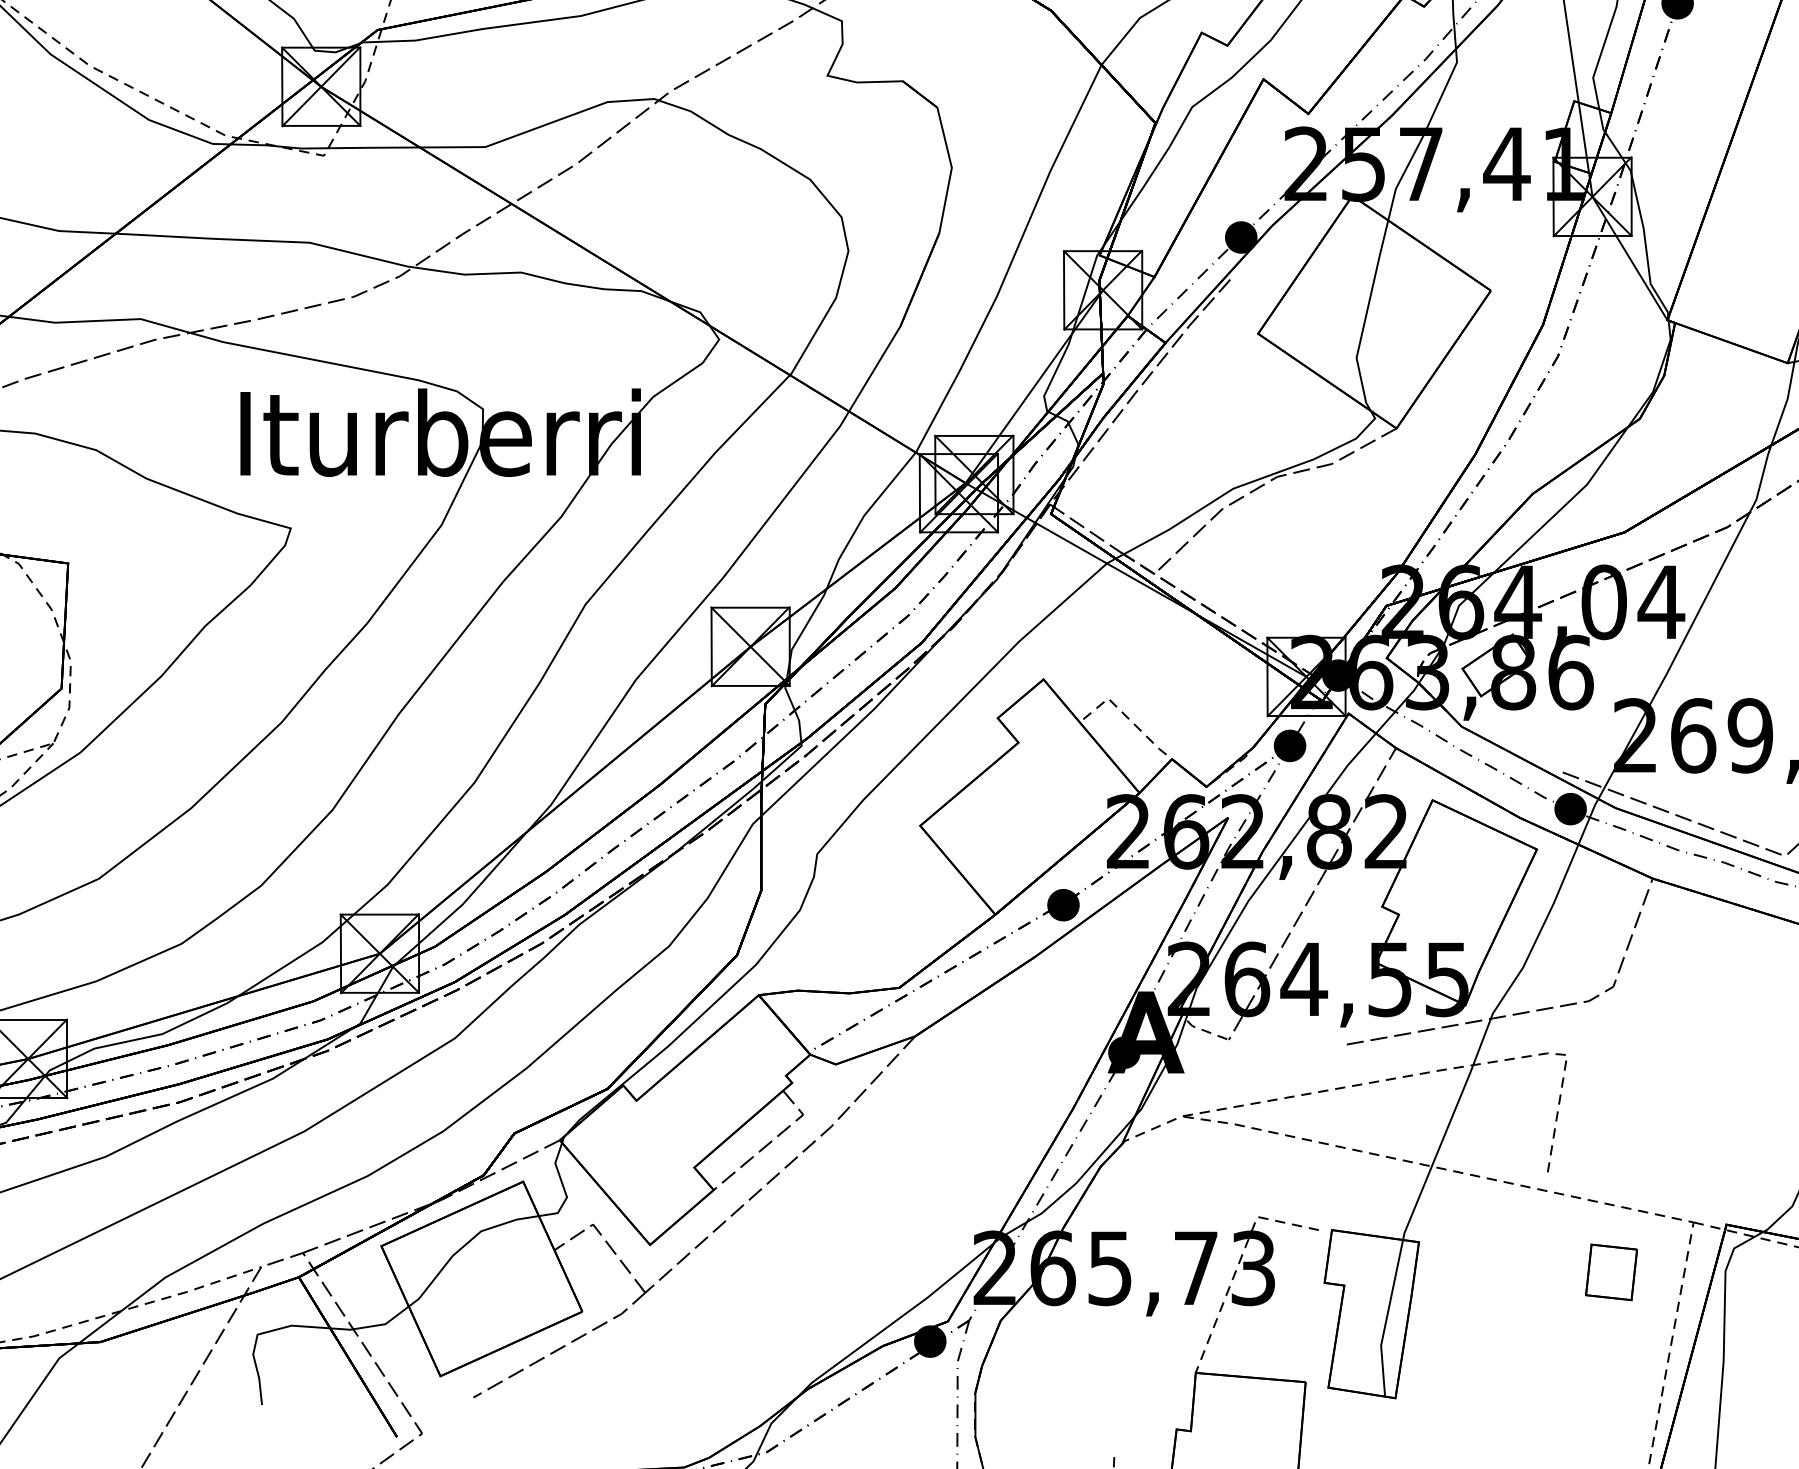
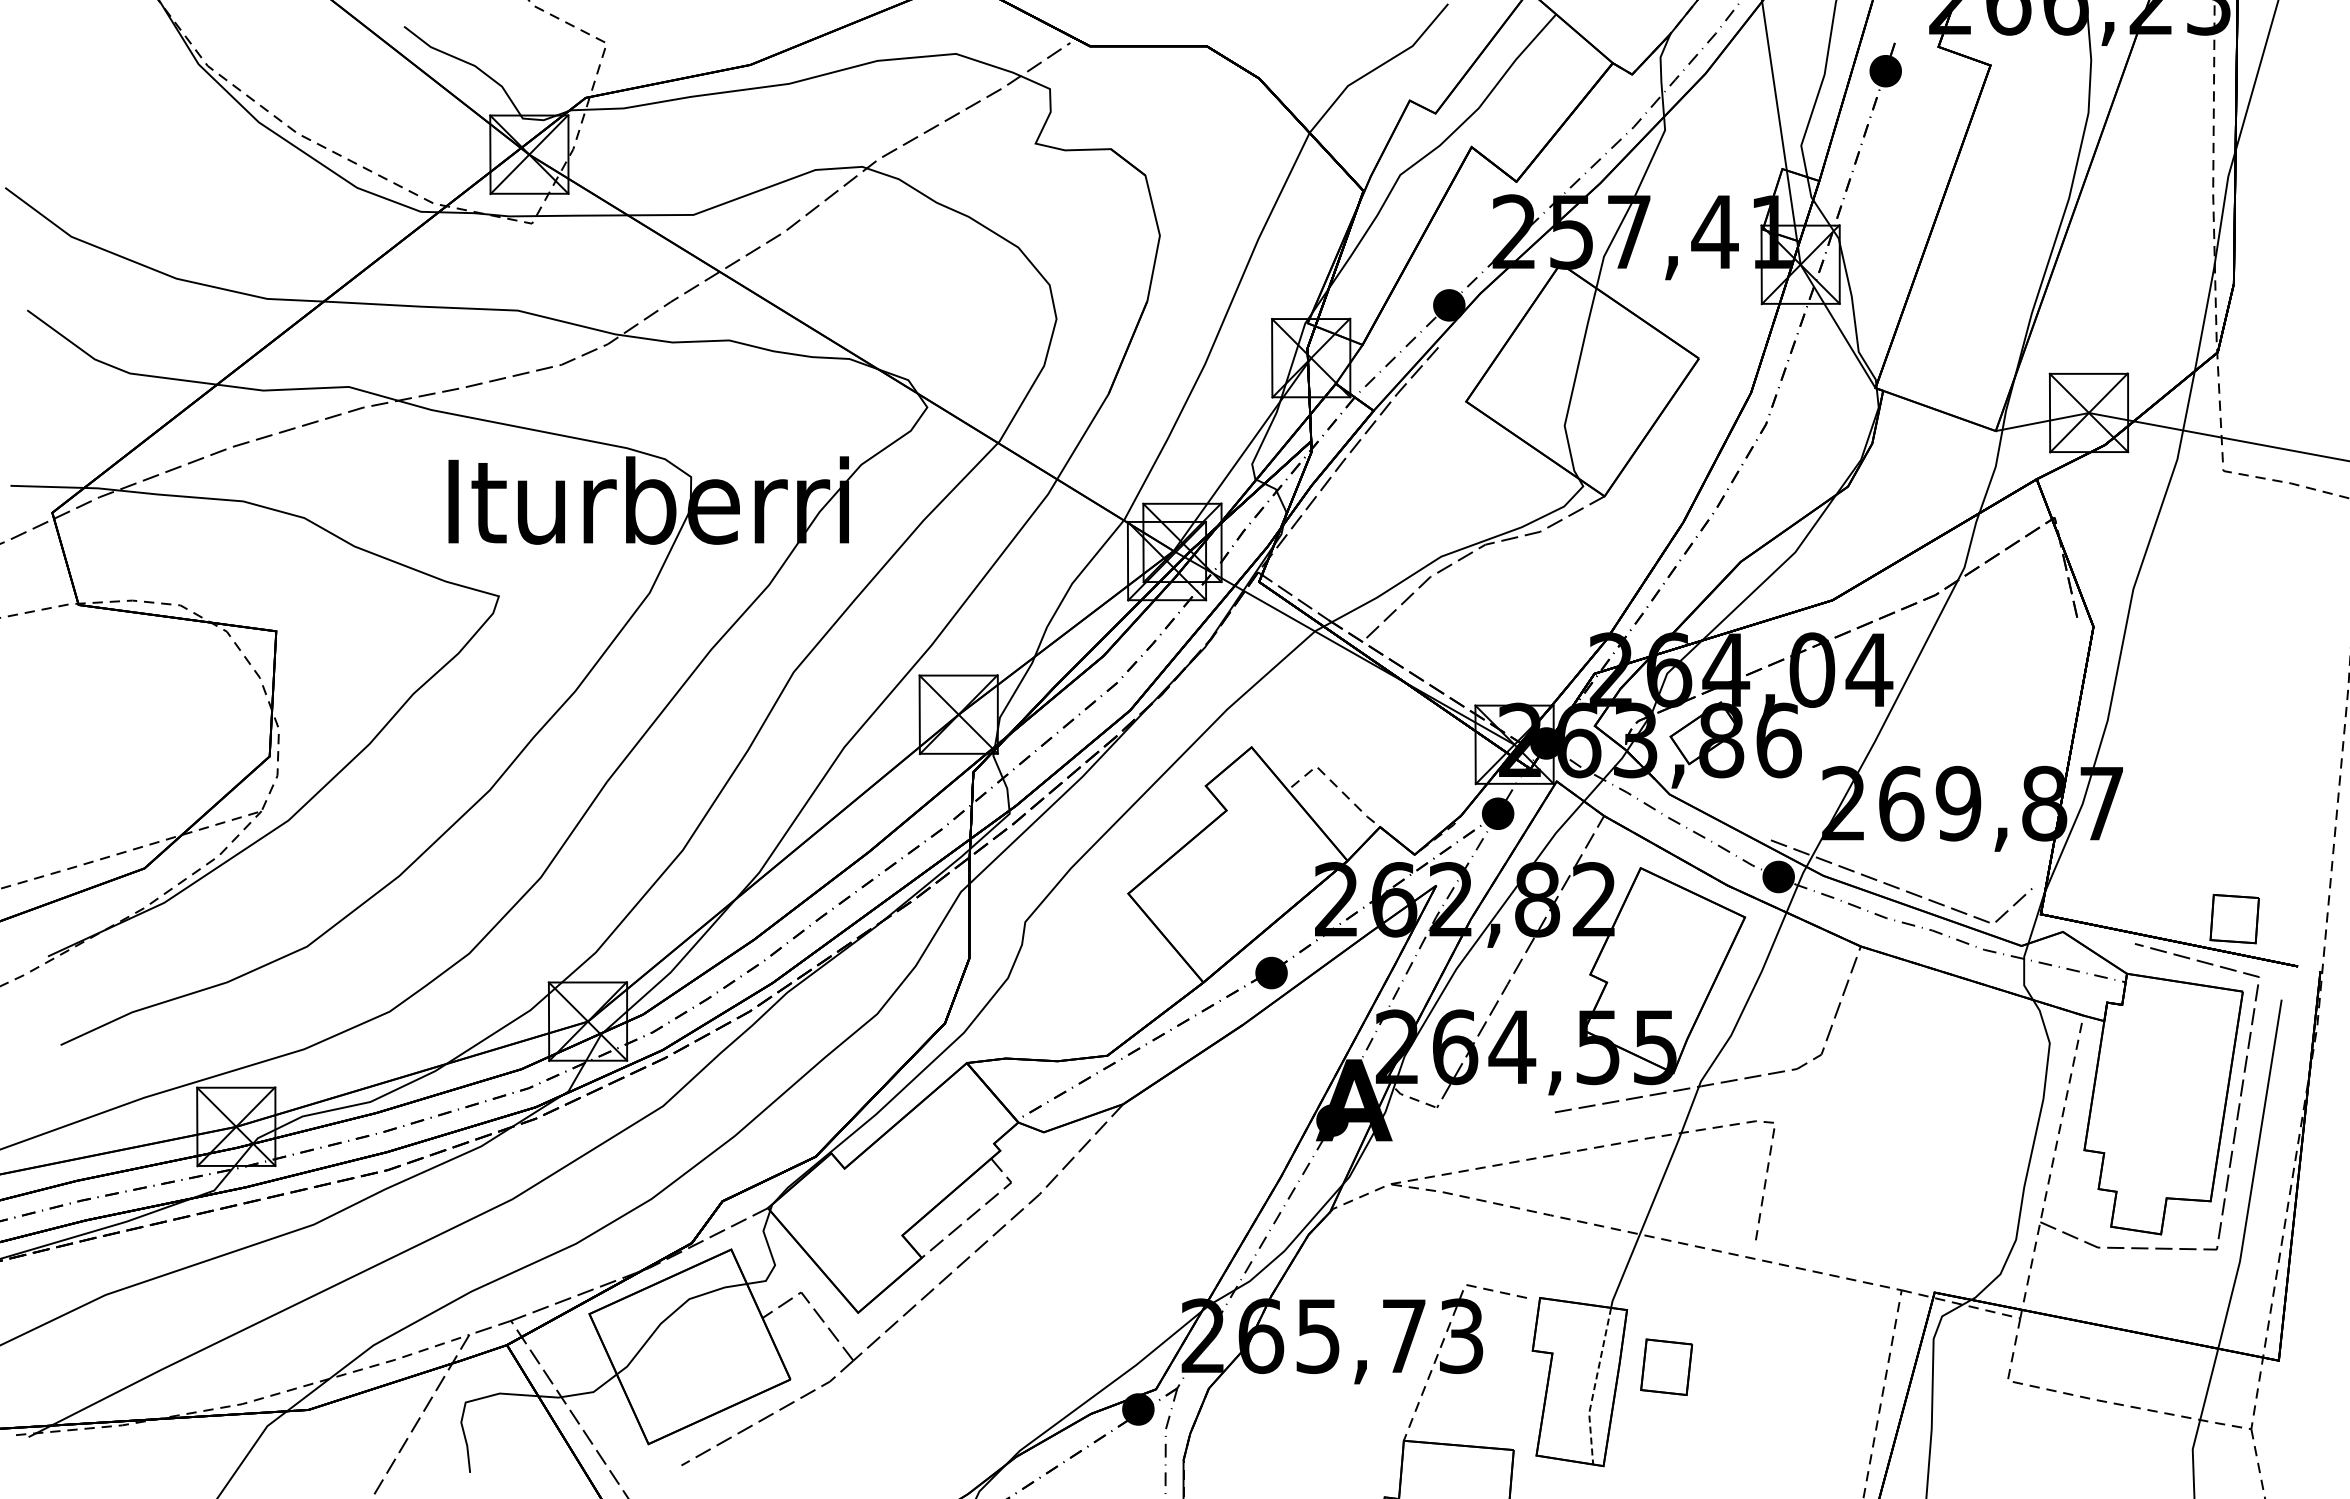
part: (1611, 1271) -> (1666, 1366), moved
line: (1386, 1319) -> (1594, 1387), solid -> dashed

